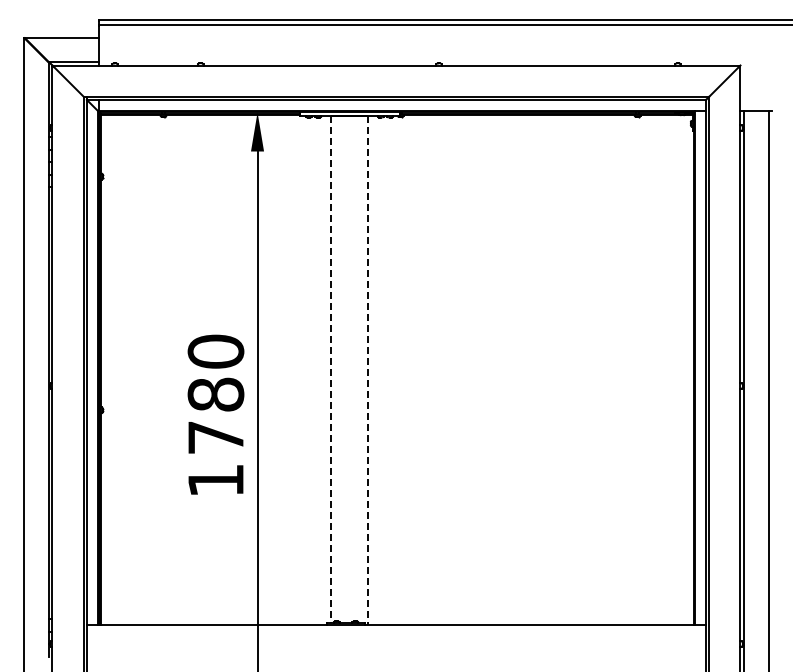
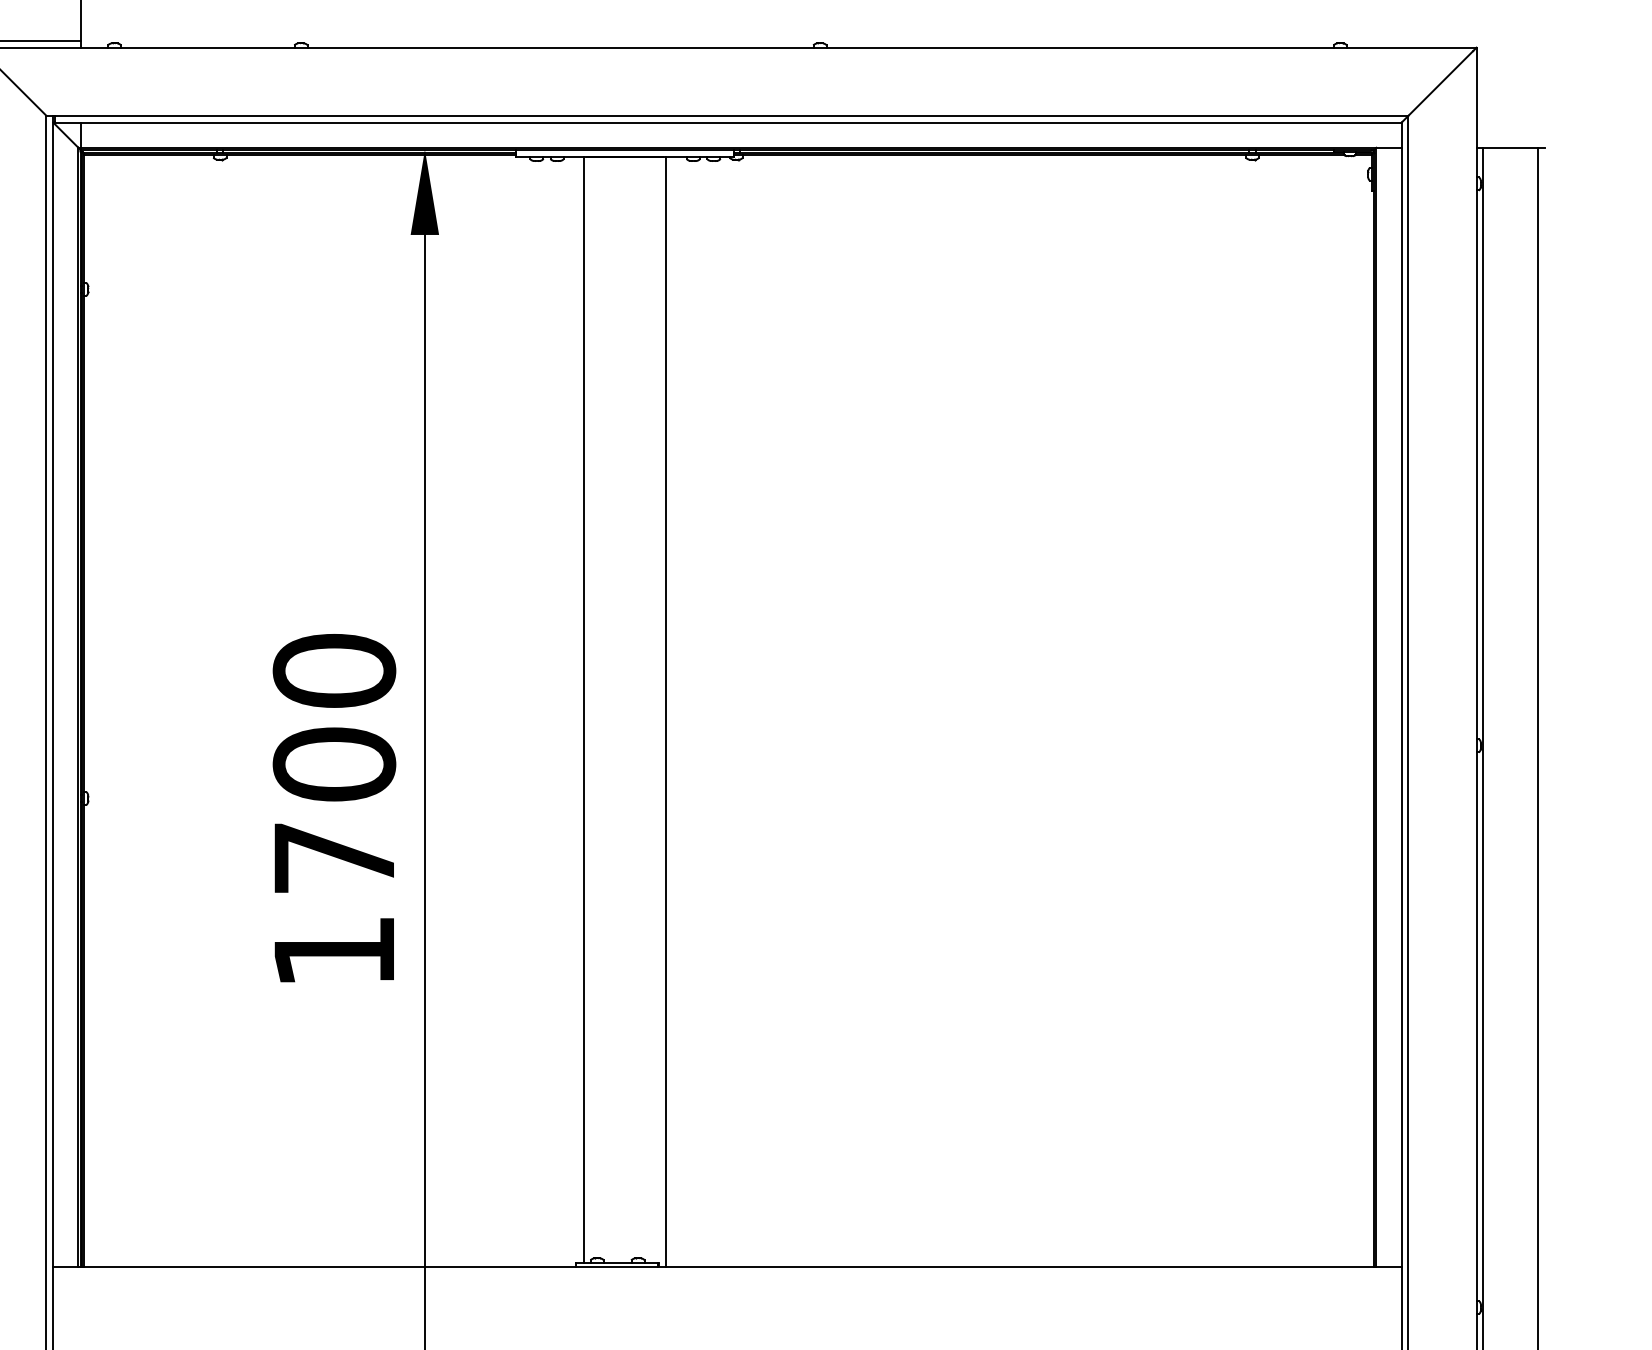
line: (330, 369) -> (583, 709), dashed -> solid
line: (368, 370) -> (666, 711), dashed -> solid
text: (216, 394) -> (335, 764), 1780 -> 1700

